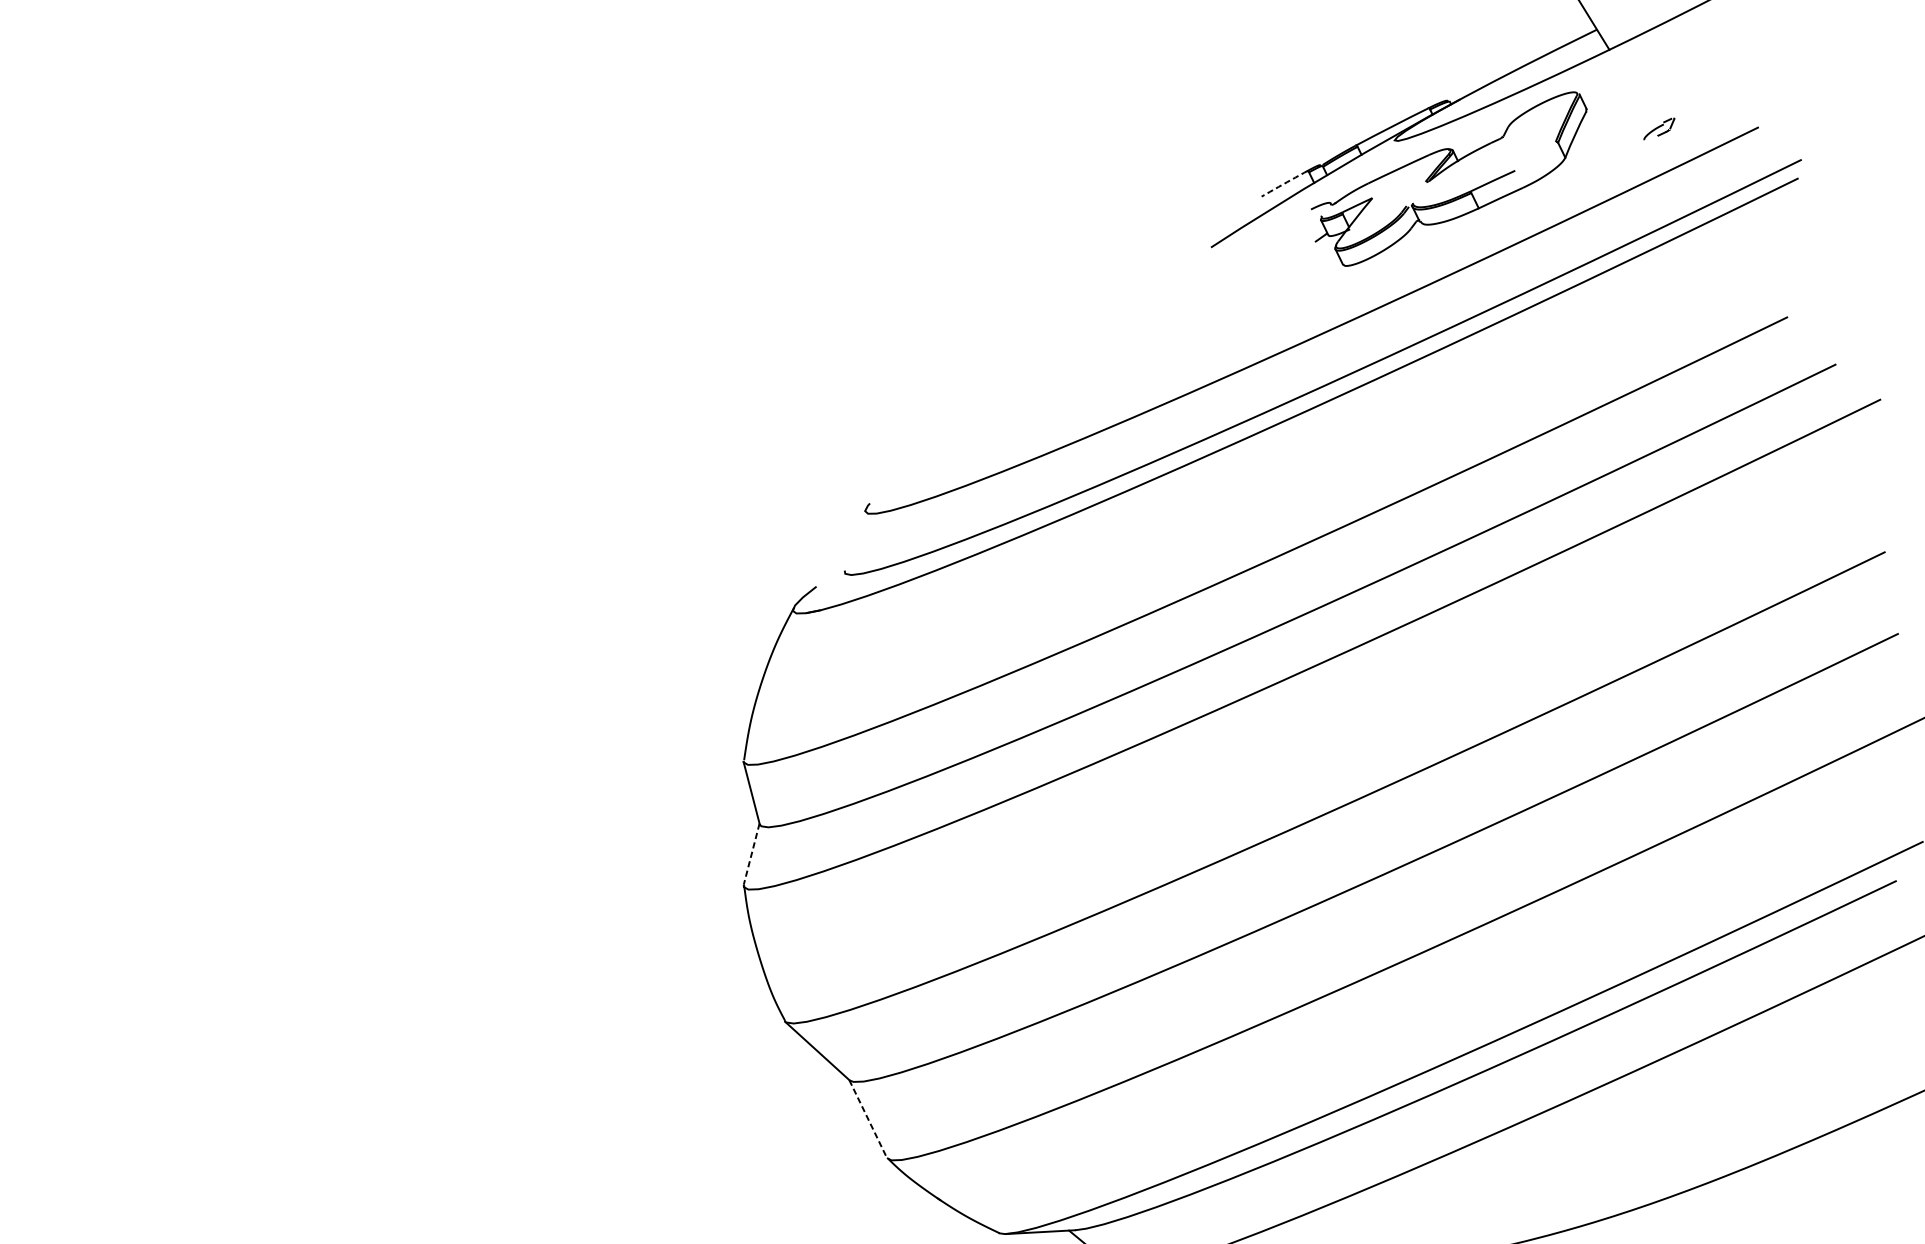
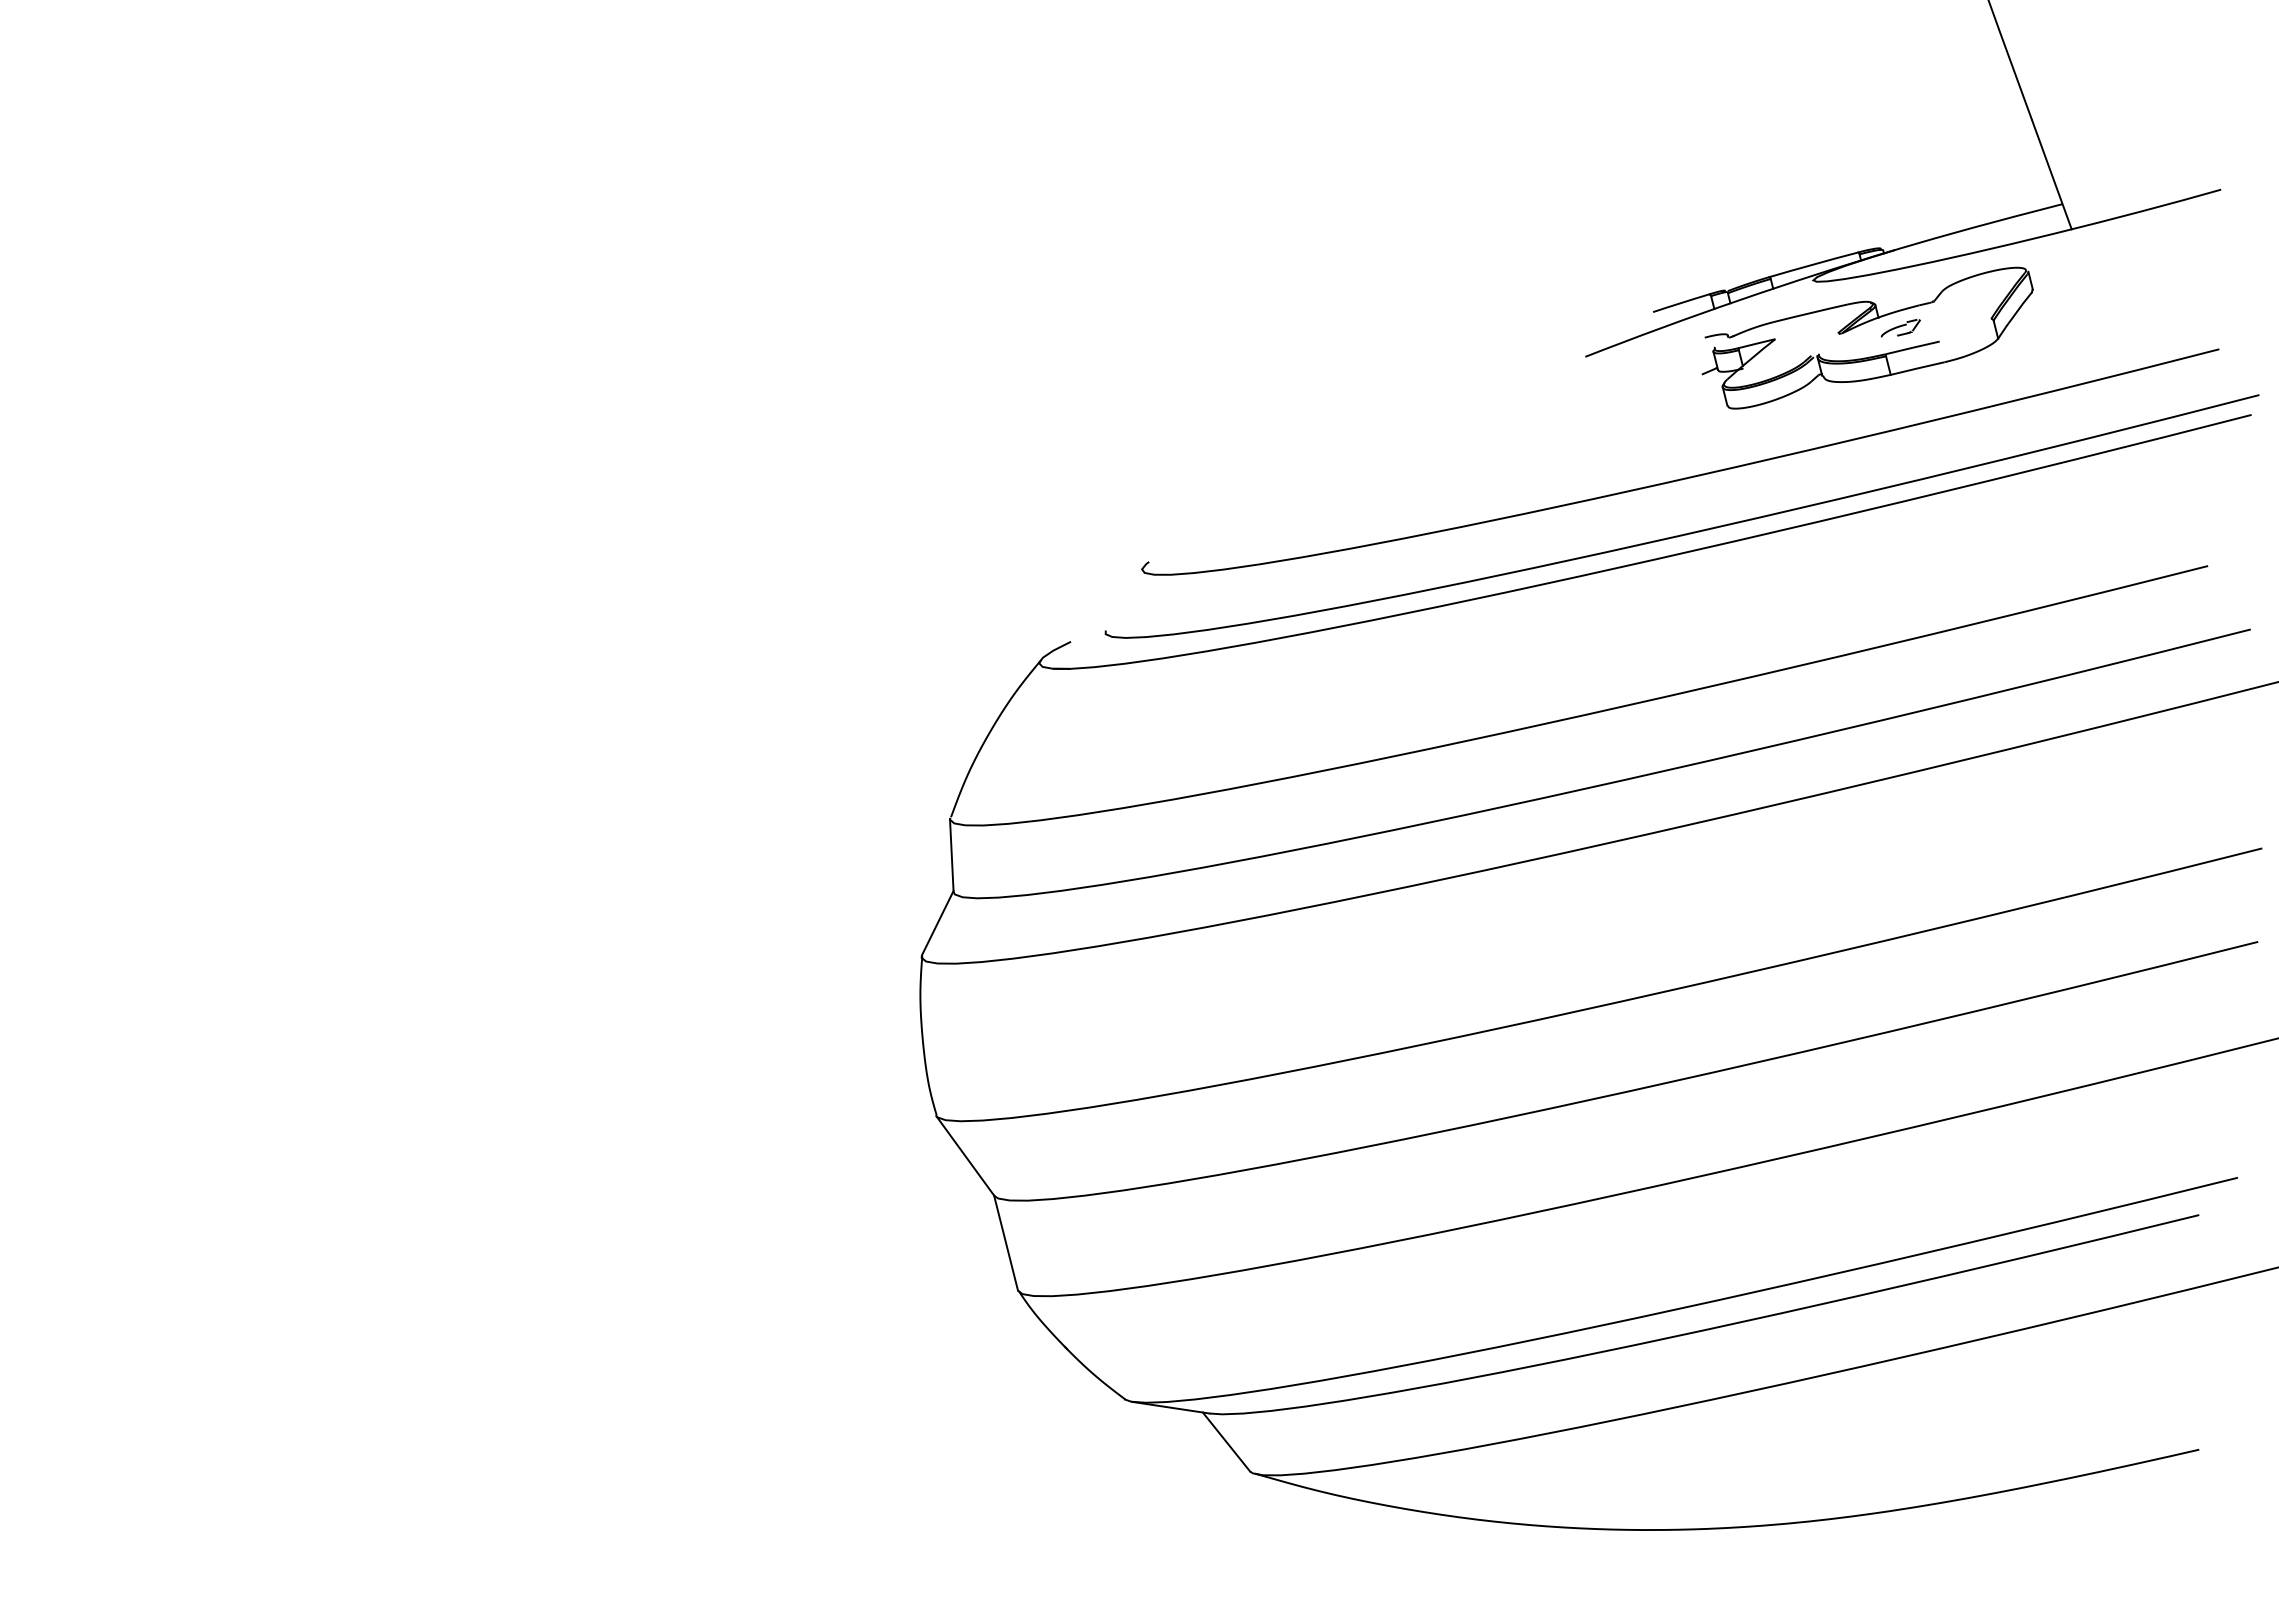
part: (1659, 129) -> (1900, 328), moved
arc: (1284, 184) -> (1681, 303), dashed -> solid
line: (751, 854) -> (937, 923), dashed -> solid
line: (868, 1118) -> (1006, 1242), dashed -> solid

